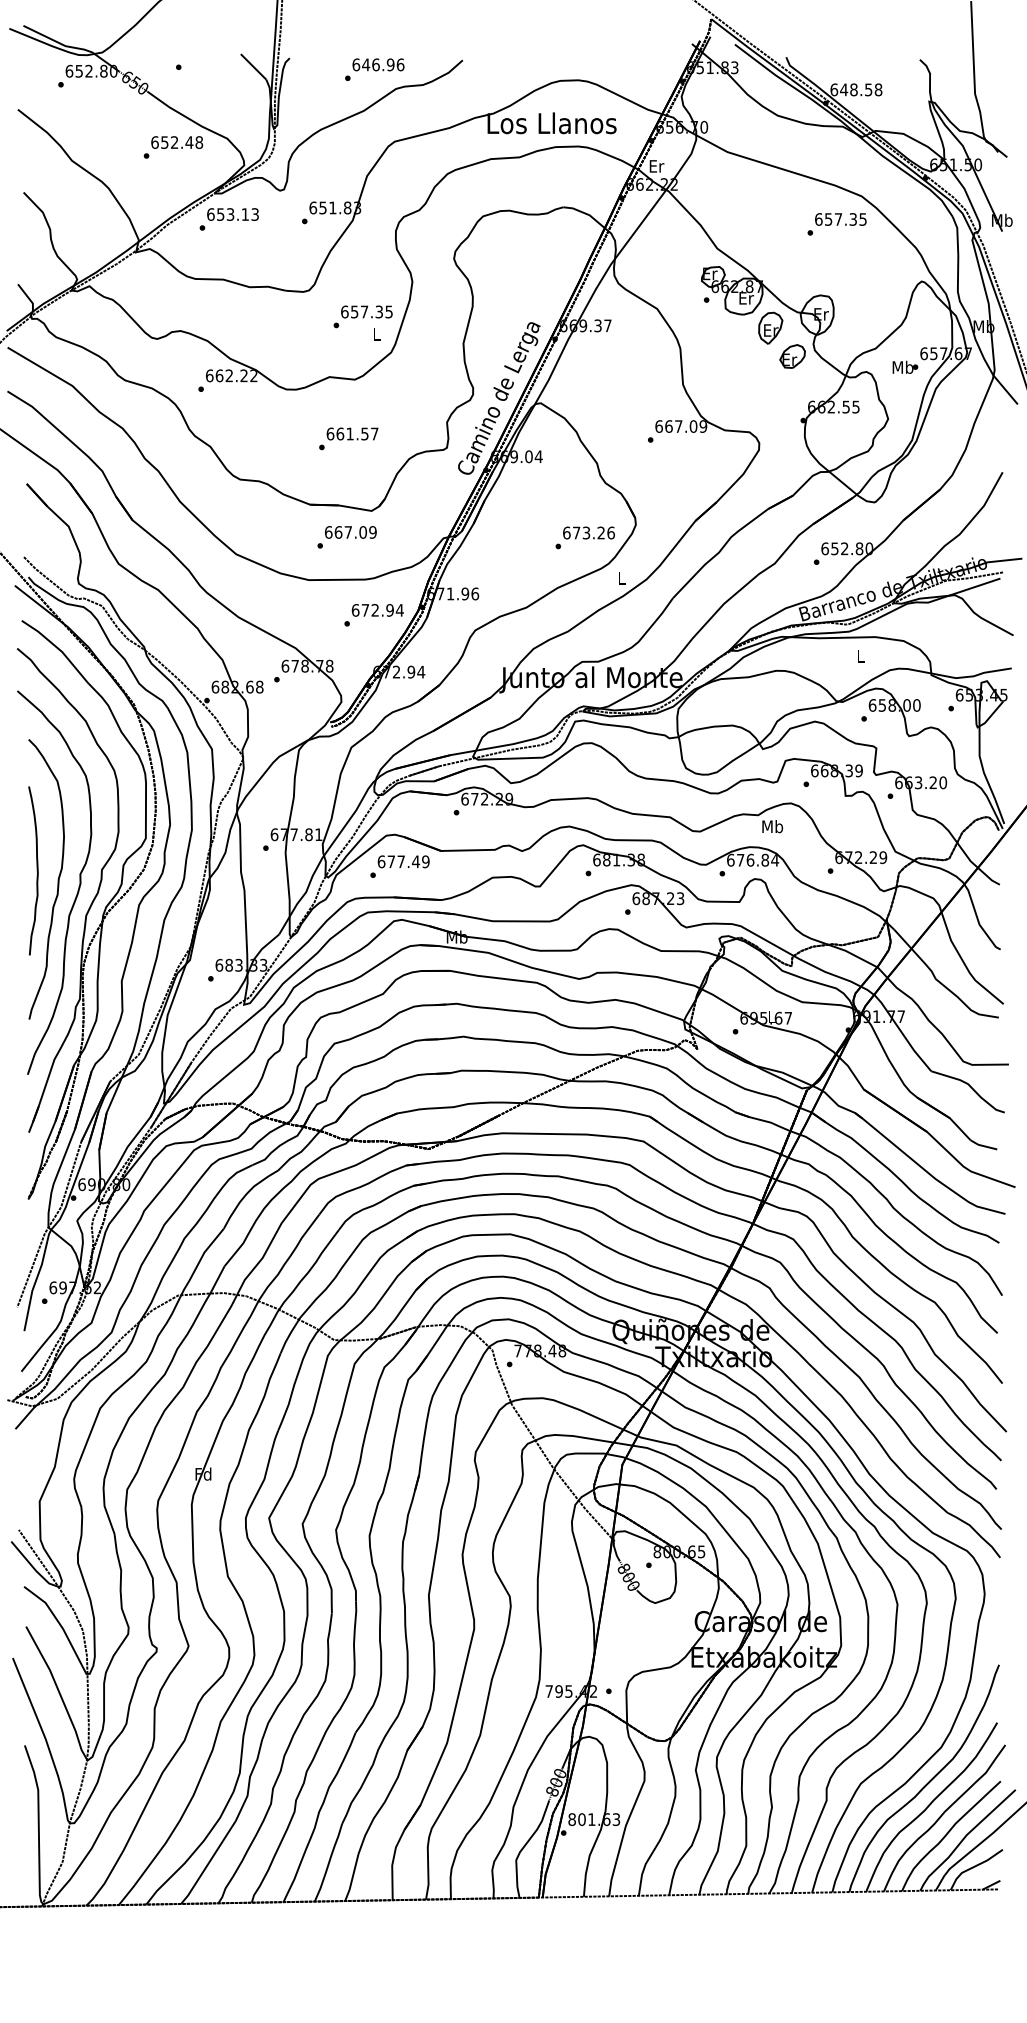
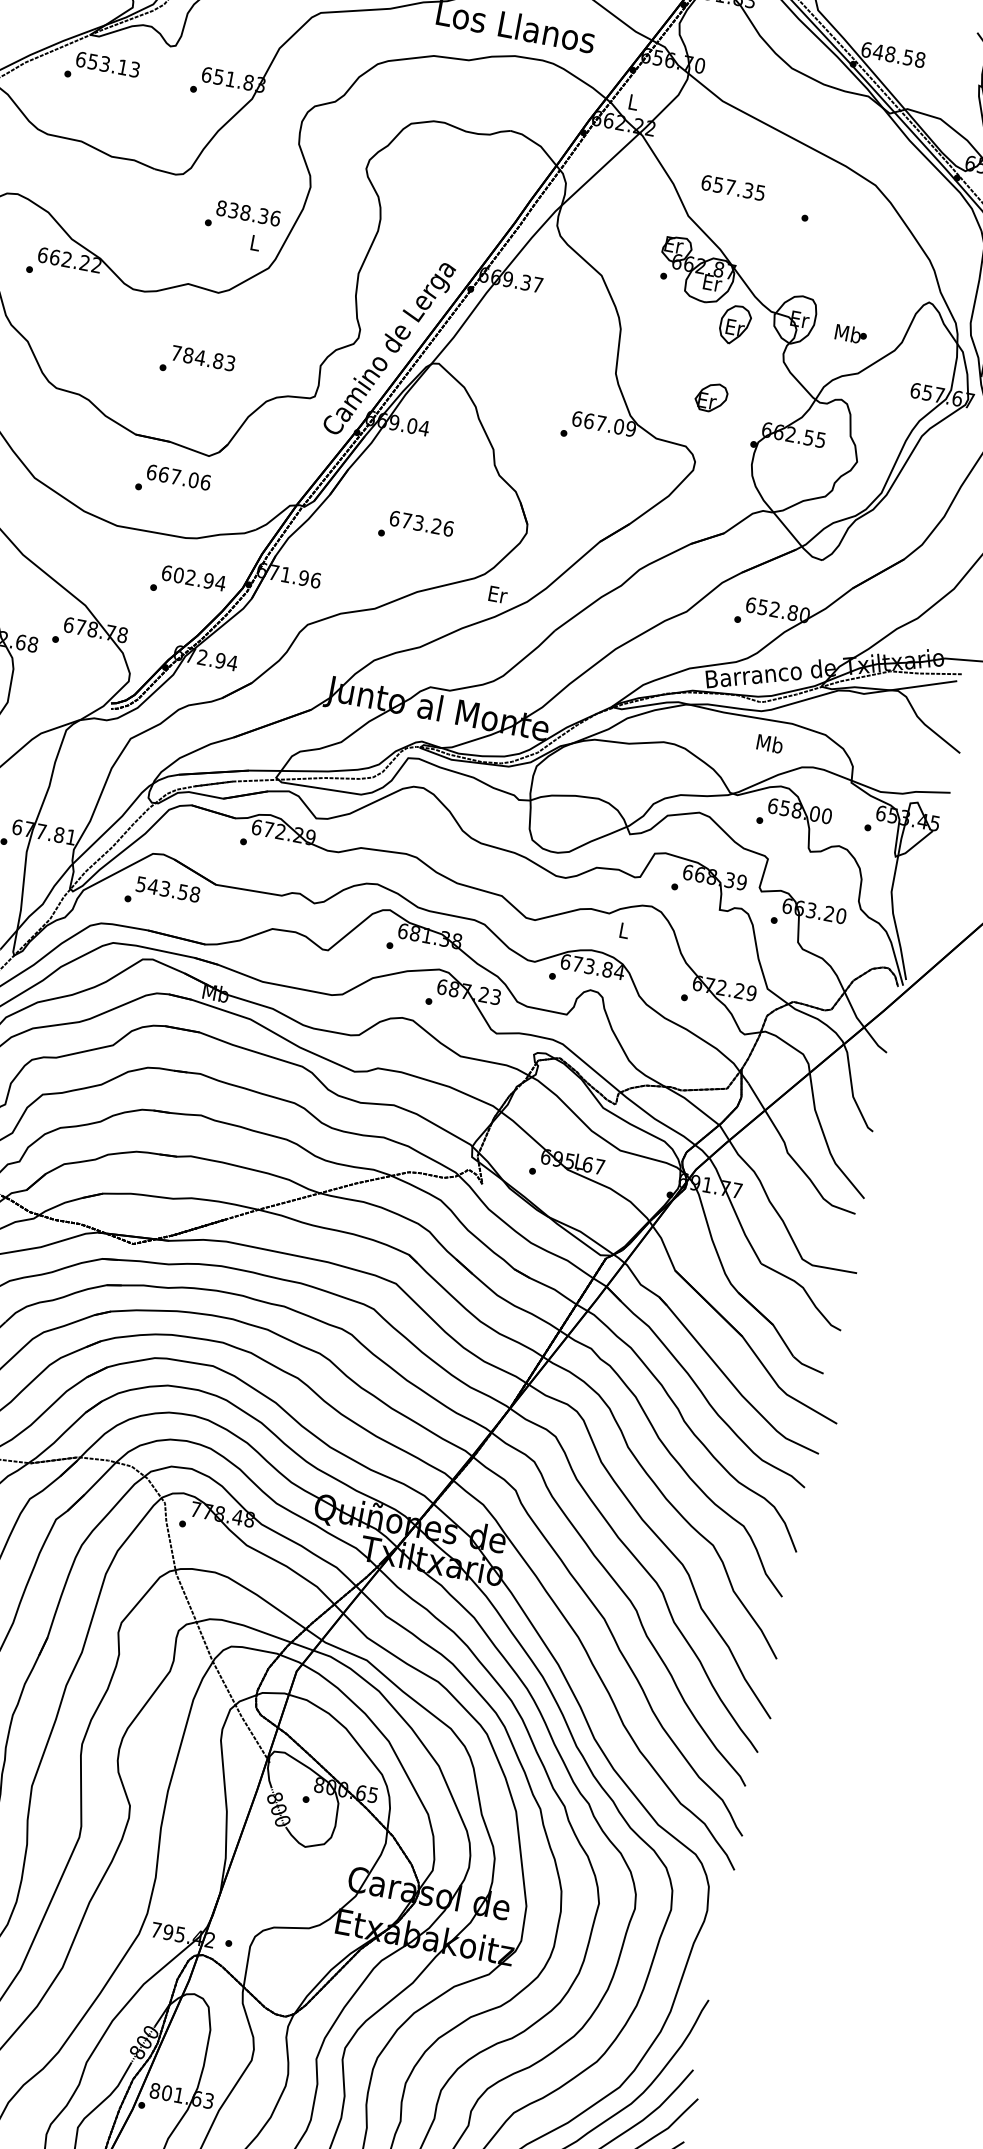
text: (656, 166) -> (633, 102), Er -> L
text: (840, 219) -> (732, 187), moved
text: (367, 311) -> (249, 212), 657.35 -> 838.36
part: (792, 356) -> (711, 397), moved
text: (905, 366) -> (851, 333), moved
text: (352, 433) -> (203, 357), 661.57 -> 784.83
text: (372, 532) -> (205, 482), 667.09 -> 667.06
text: (584, 537) -> (415, 528), moved
text: (622, 578) -> (498, 595), L -> Er
text: (365, 610) -> (178, 575), 672.94 -> 602.94
text: (860, 655) -> (769, 742), L -> Mb
text: (772, 826) -> (624, 930), Mb -> L
text: (750, 859) -> (589, 965), 676.84 -> 673.84
text: (403, 861) -> (167, 889), 677.49 -> 543.58

